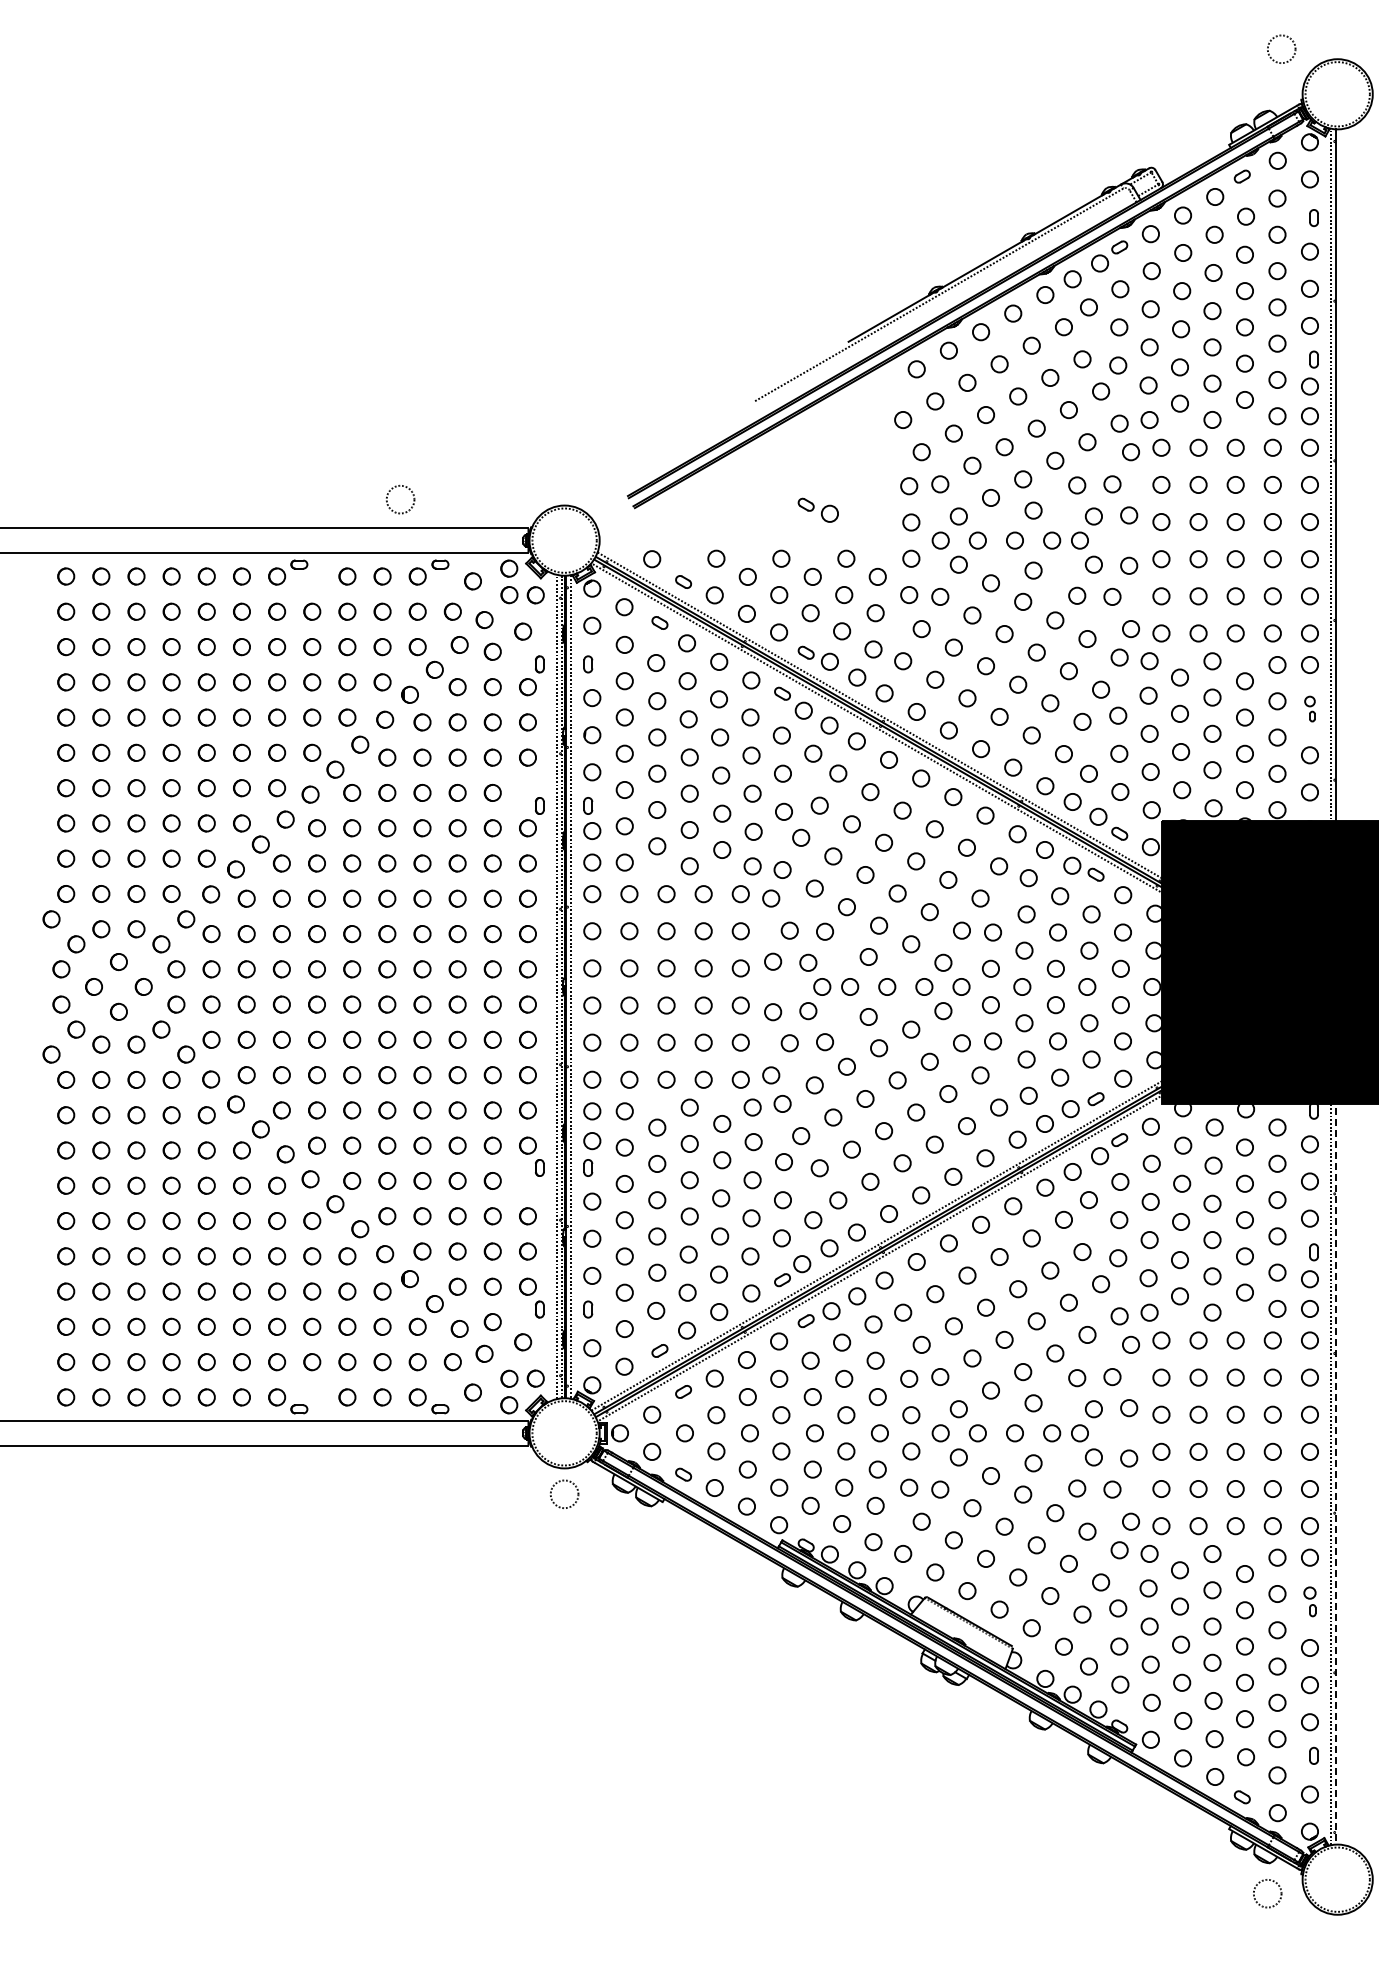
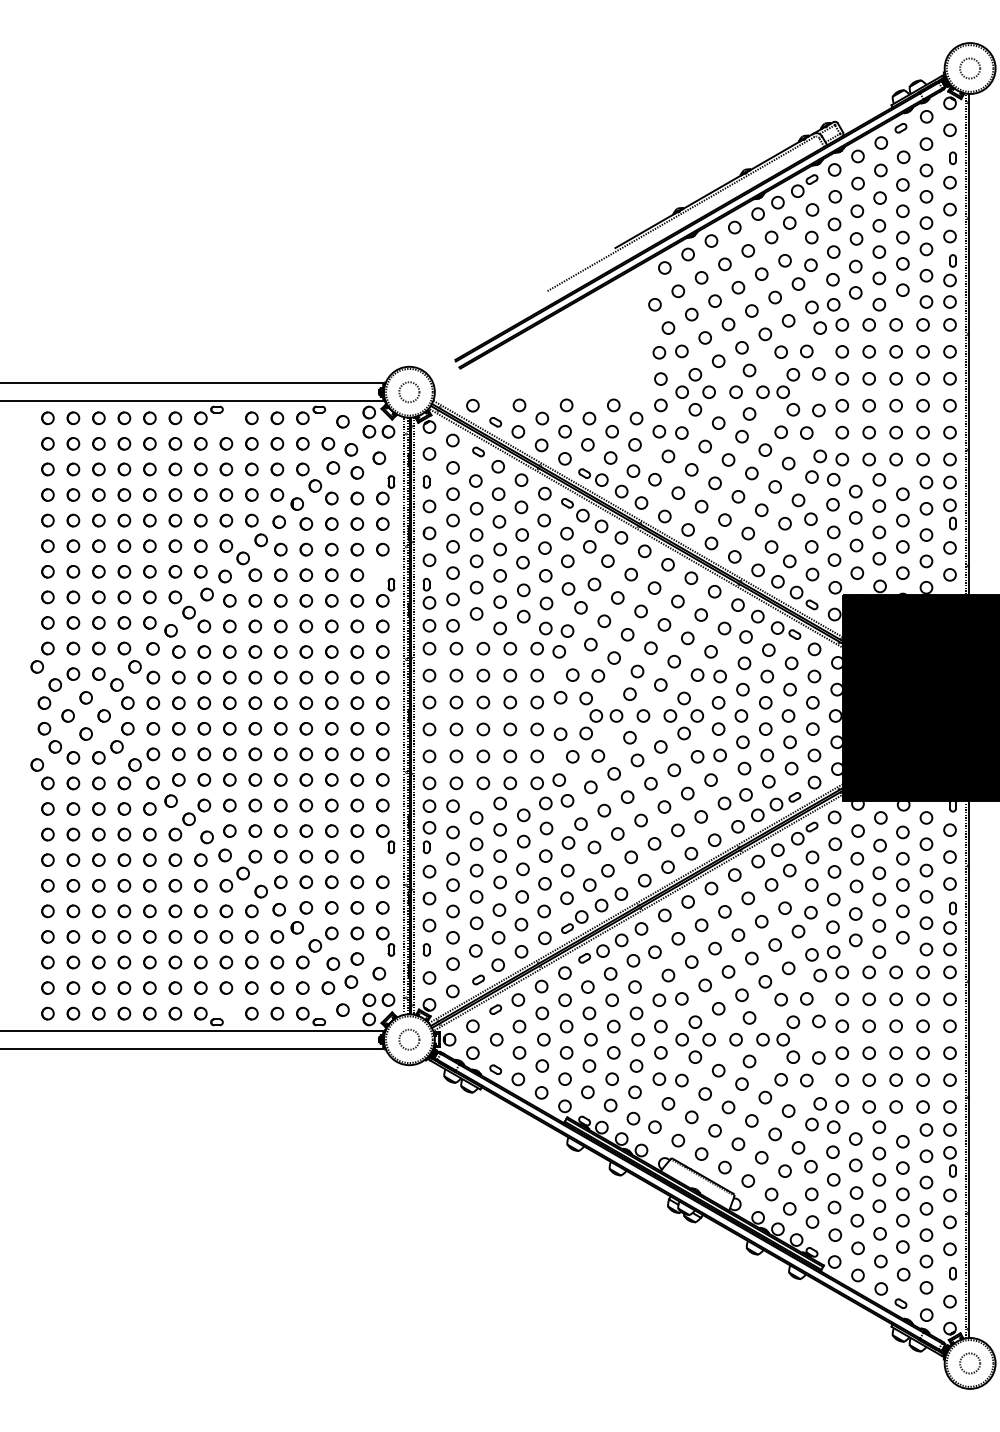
circle: (1281, 48) -> (969, 67), moved
circle: (400, 499) -> (409, 392), moved
part: (817, 509) -> (592, 369), removed
part: (1309, 708) -> (949, 514), size x1.67
line: (1336, 1432) -> (969, 1039), dashed -> solid
circle: (564, 1493) -> (409, 1039), moved
part: (1309, 1601) -> (949, 1161), size x1.43
circle: (1267, 1893) -> (969, 1363), moved

